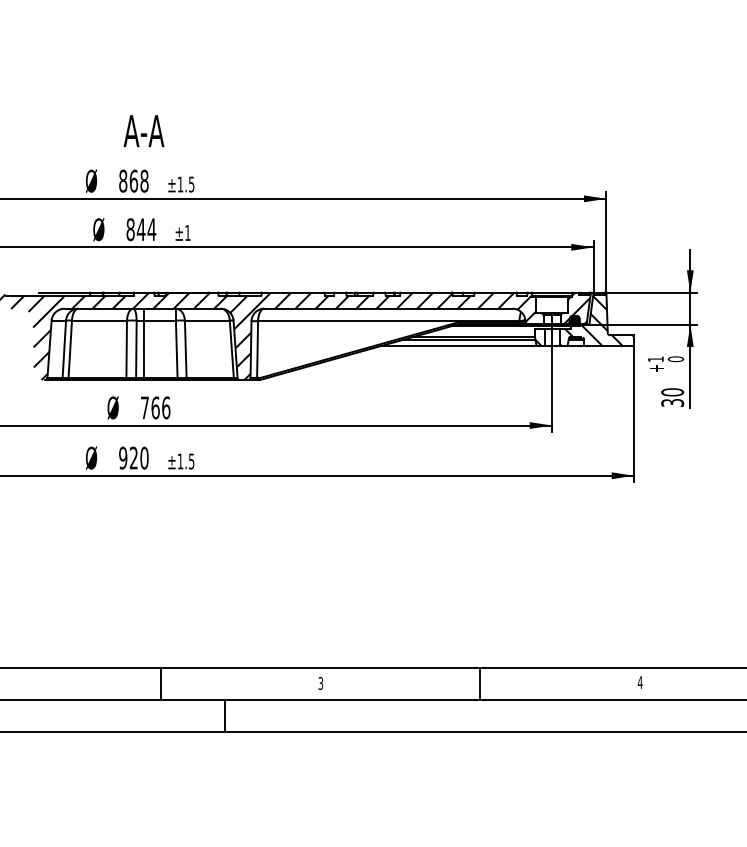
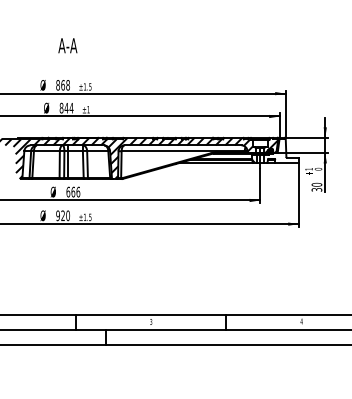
text: (143, 130) -> (67, 45), moved
hatch: (595, 319) -> (280, 150), removed
text: (145, 406) -> (68, 191), 766 -> 666

